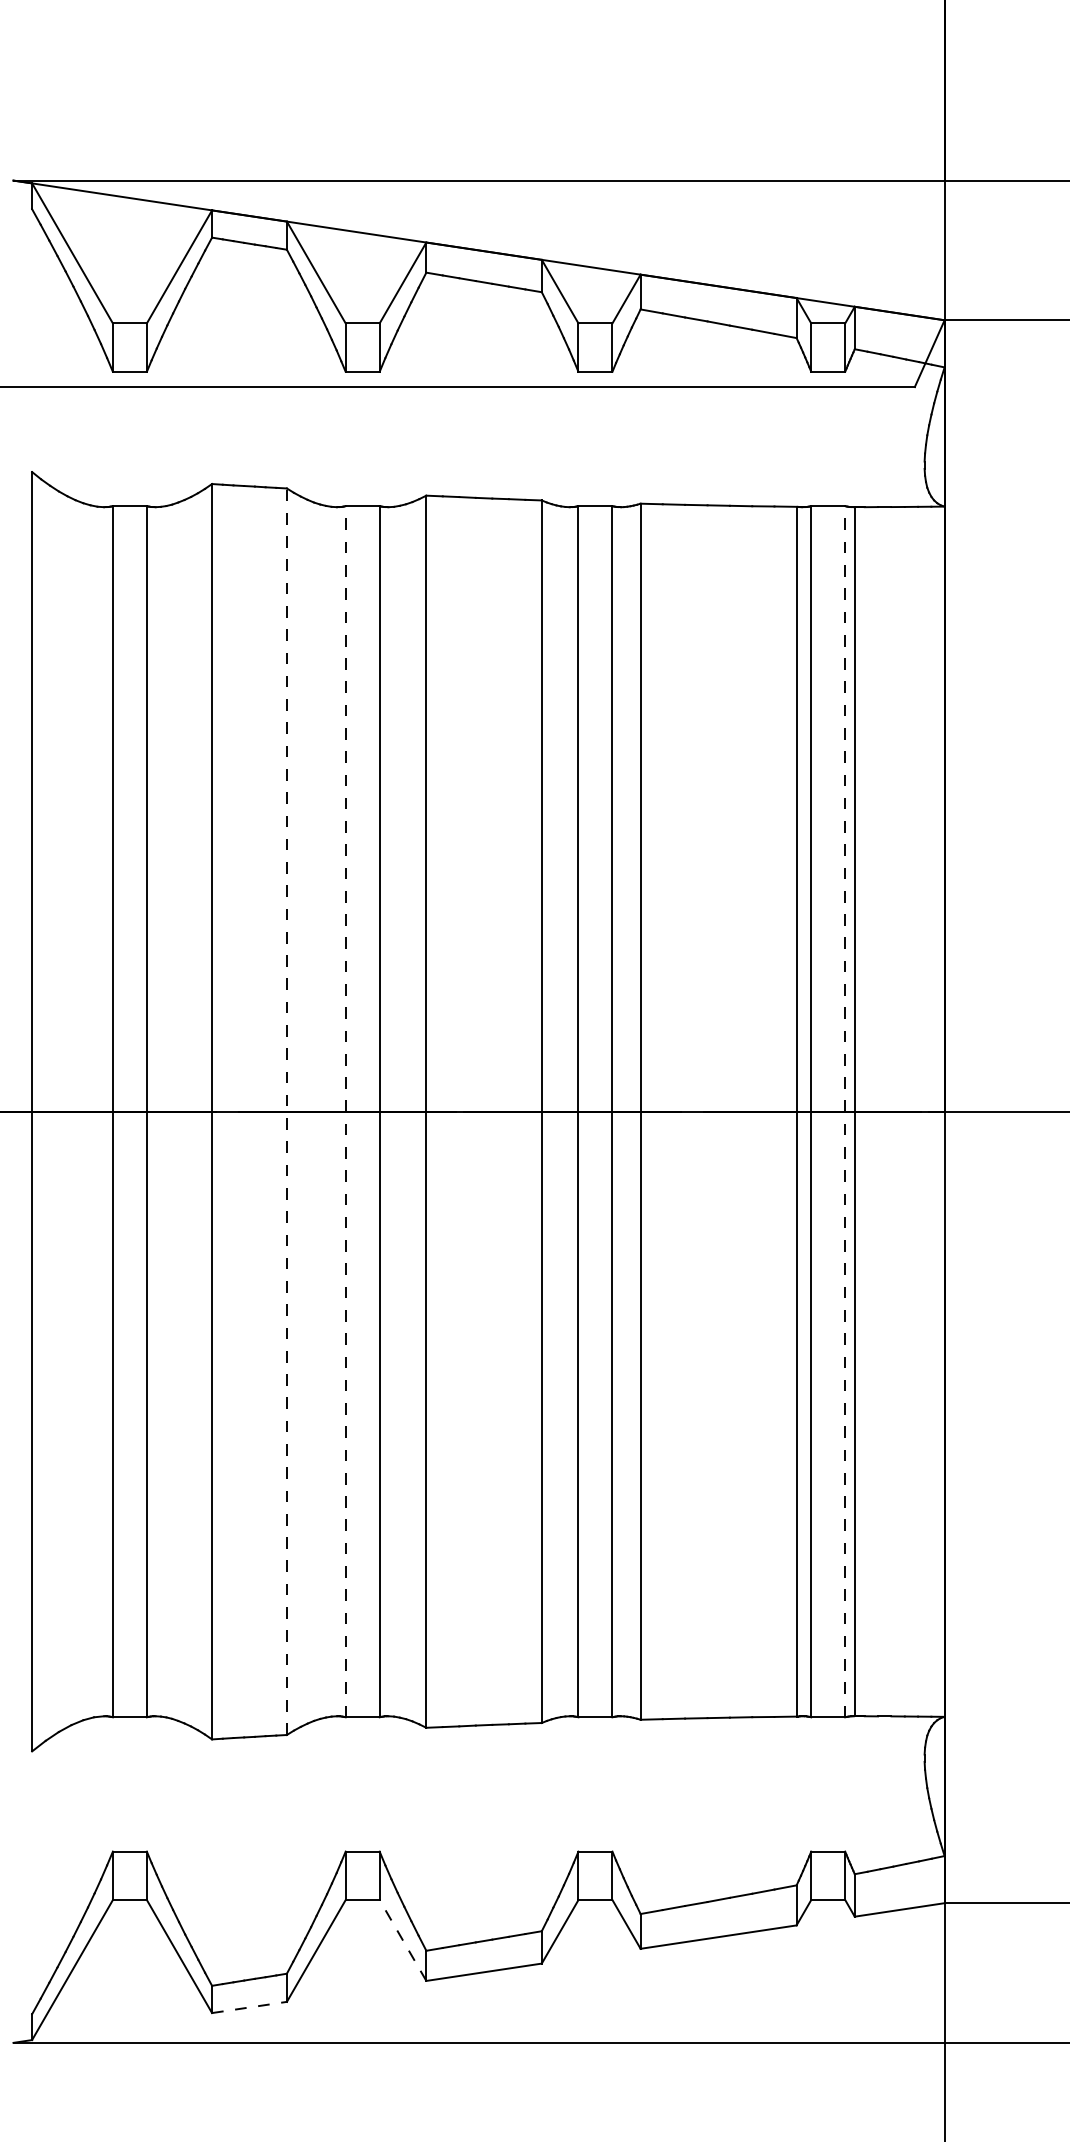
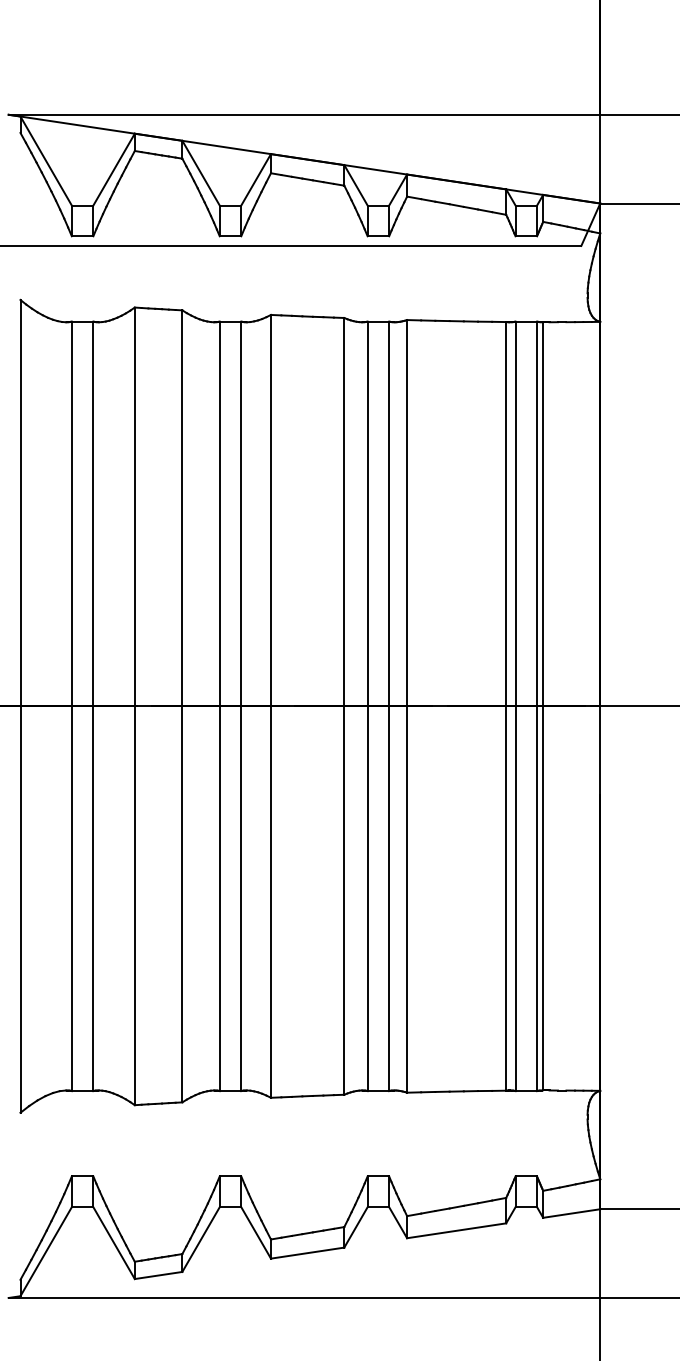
line: (287, 1110) -> (182, 705), dashed -> solid
line: (345, 1111) -> (219, 706), dashed -> solid
line: (845, 1111) -> (537, 706), dashed -> solid
line: (403, 1939) -> (256, 1232), dashed -> solid
line: (250, 2007) -> (159, 1275), dashed -> solid

